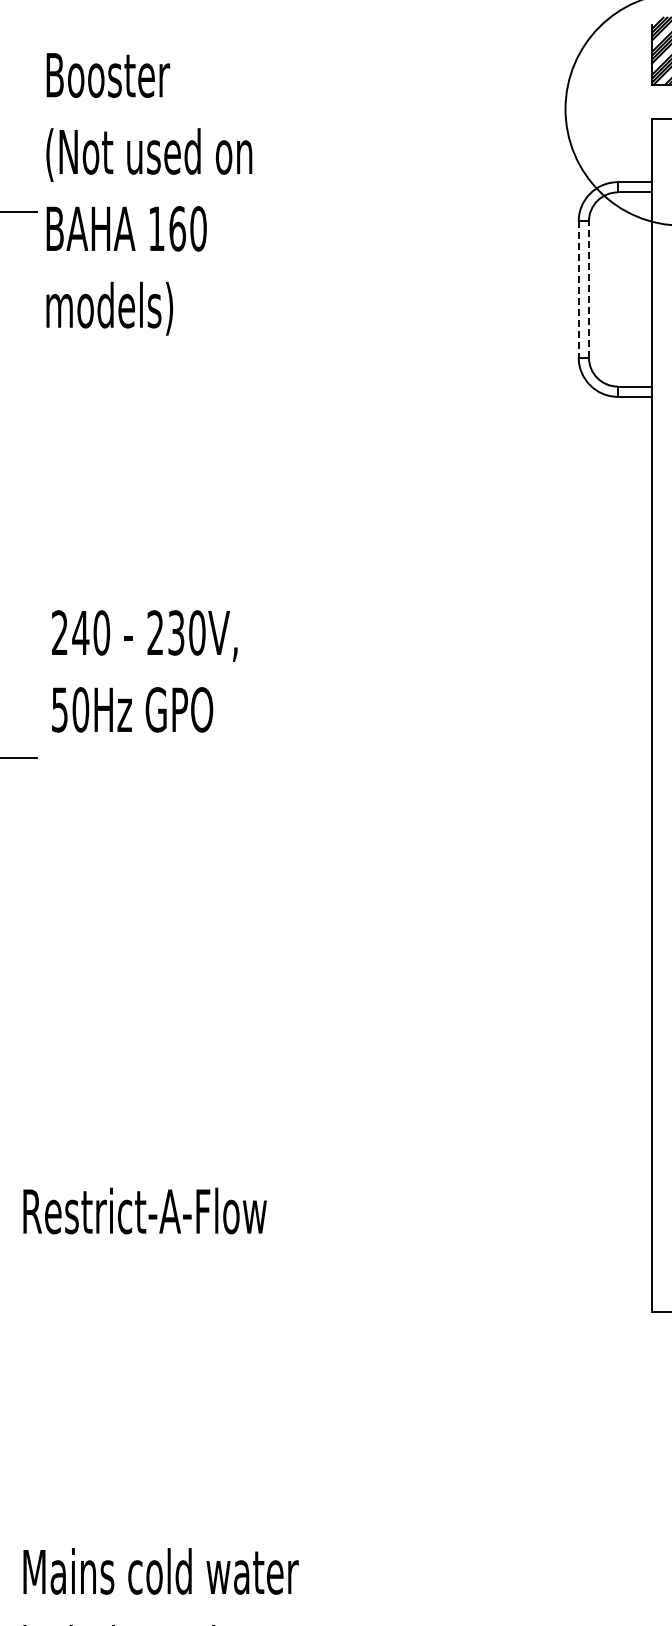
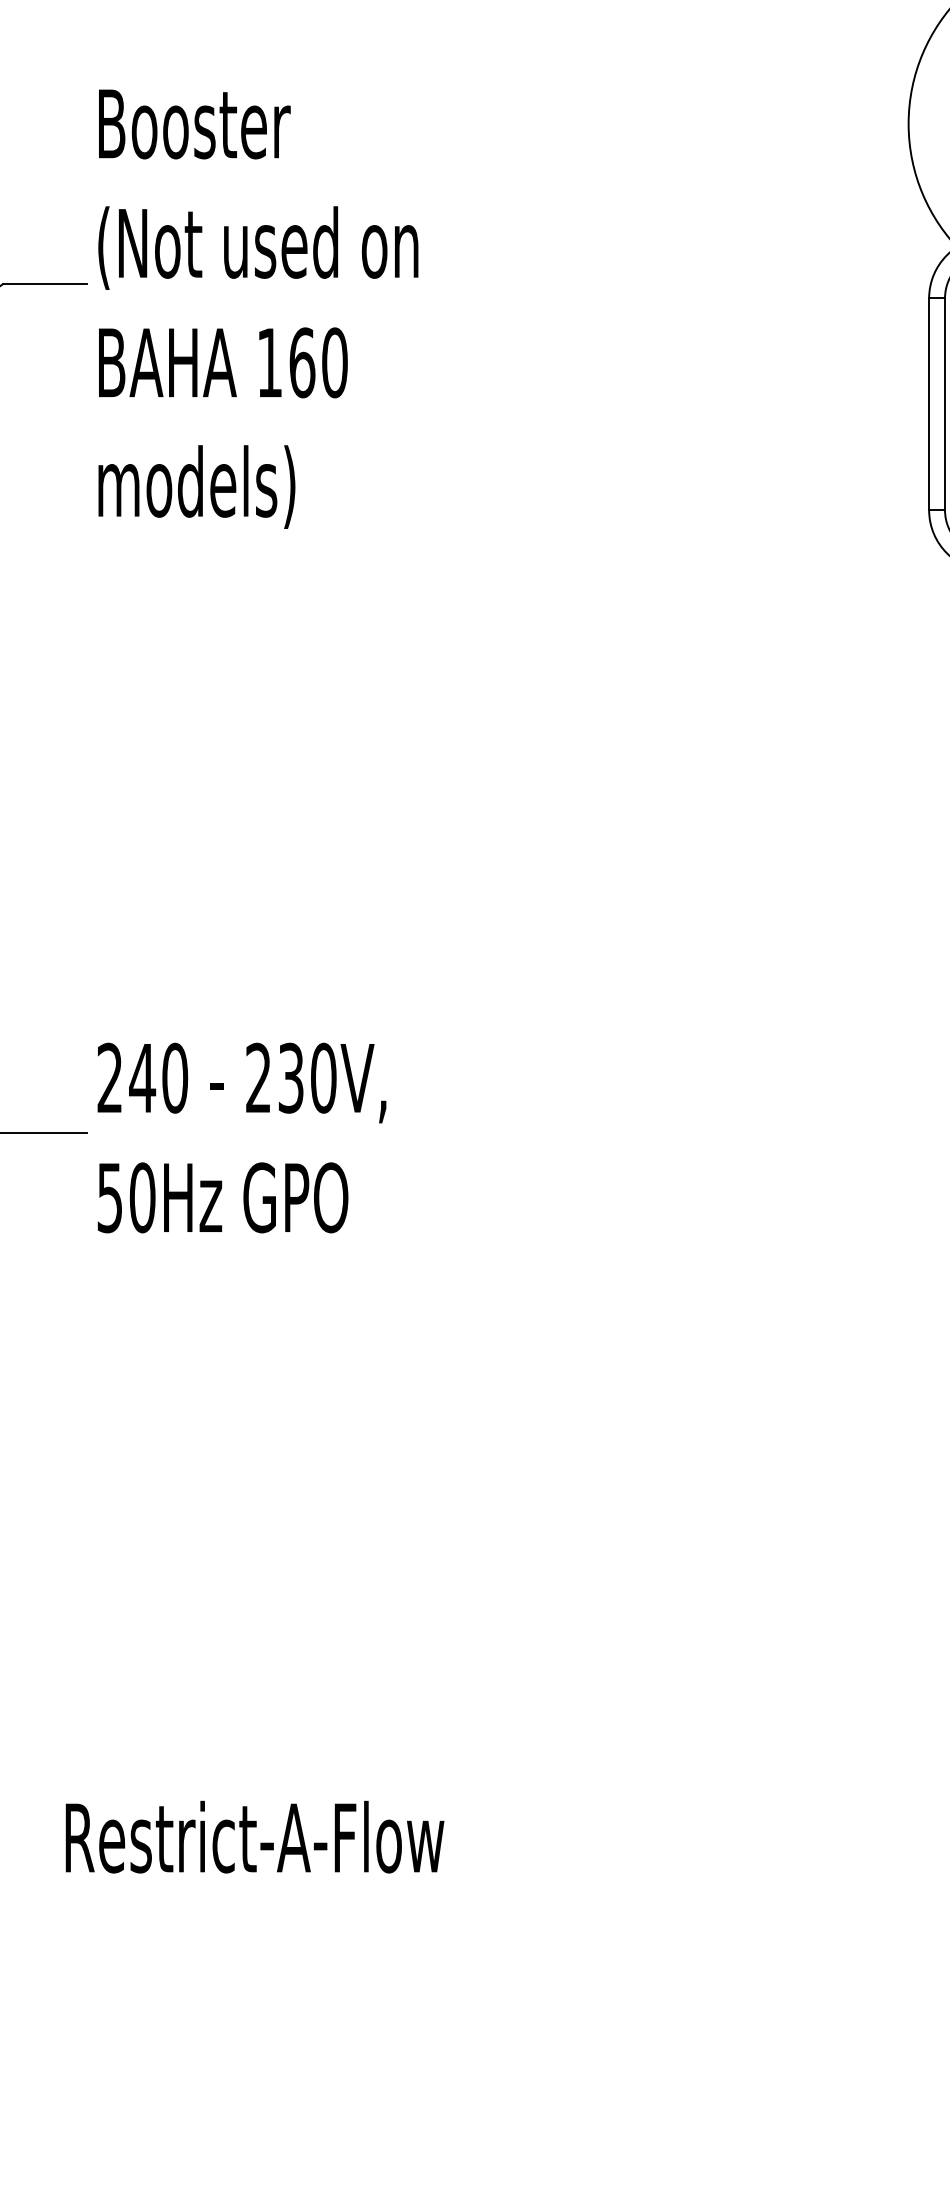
text: (149, 194) -> (258, 309), moved
line: (588, 289) -> (944, 404), dashed -> solid
line: (578, 290) -> (928, 405), dashed -> solid
text: (144, 671) -> (241, 1138), moved

